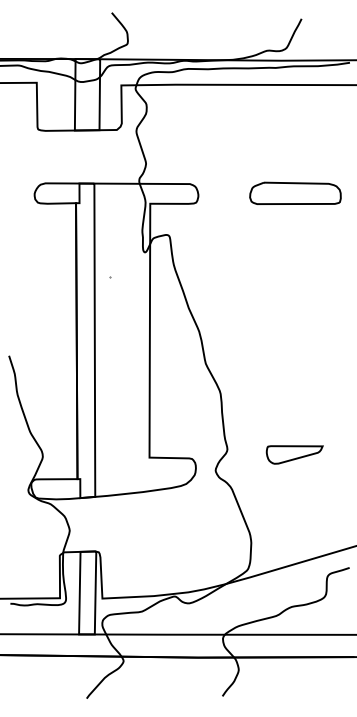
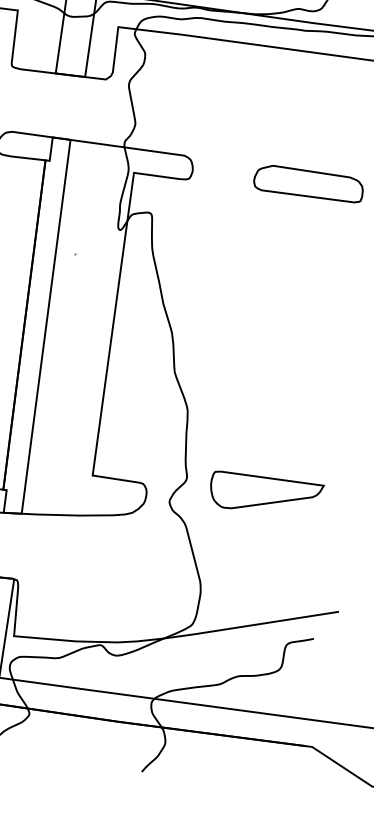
part: (294, 454) -> (266, 494), size x1.67

